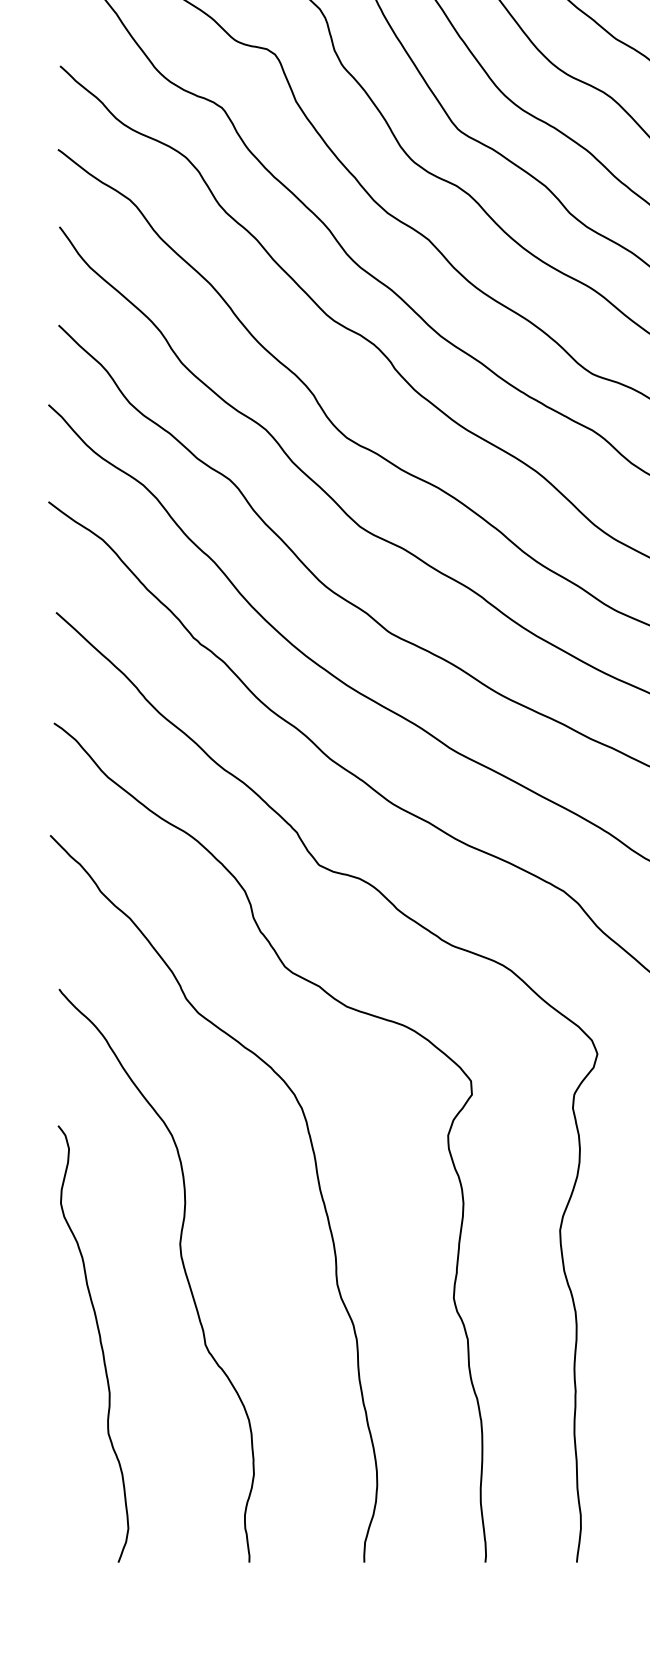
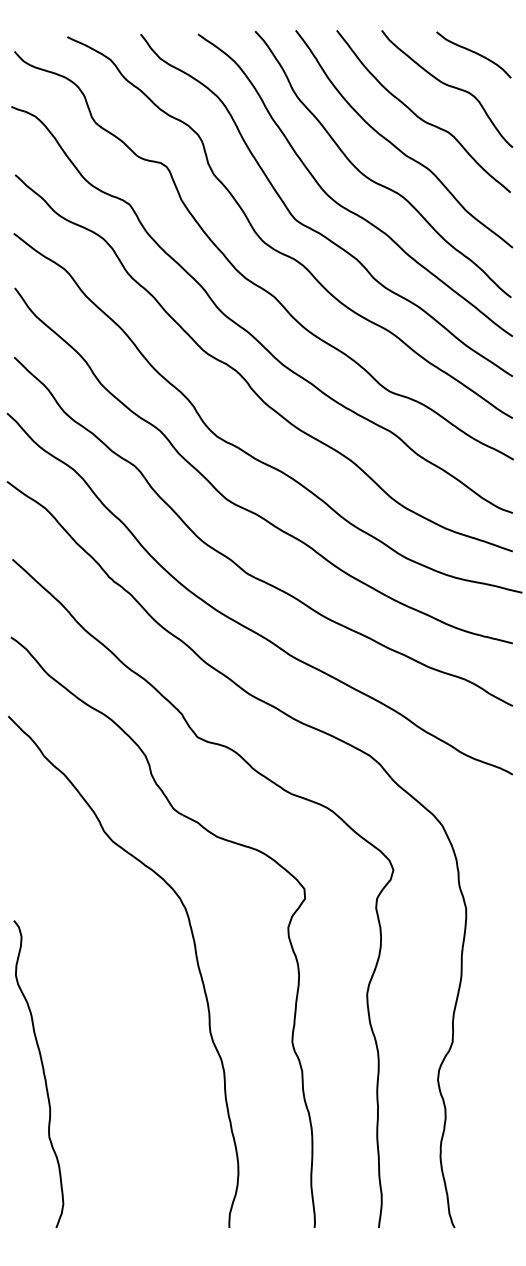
curve: (182, 1267) -> (101, 1020), removed

